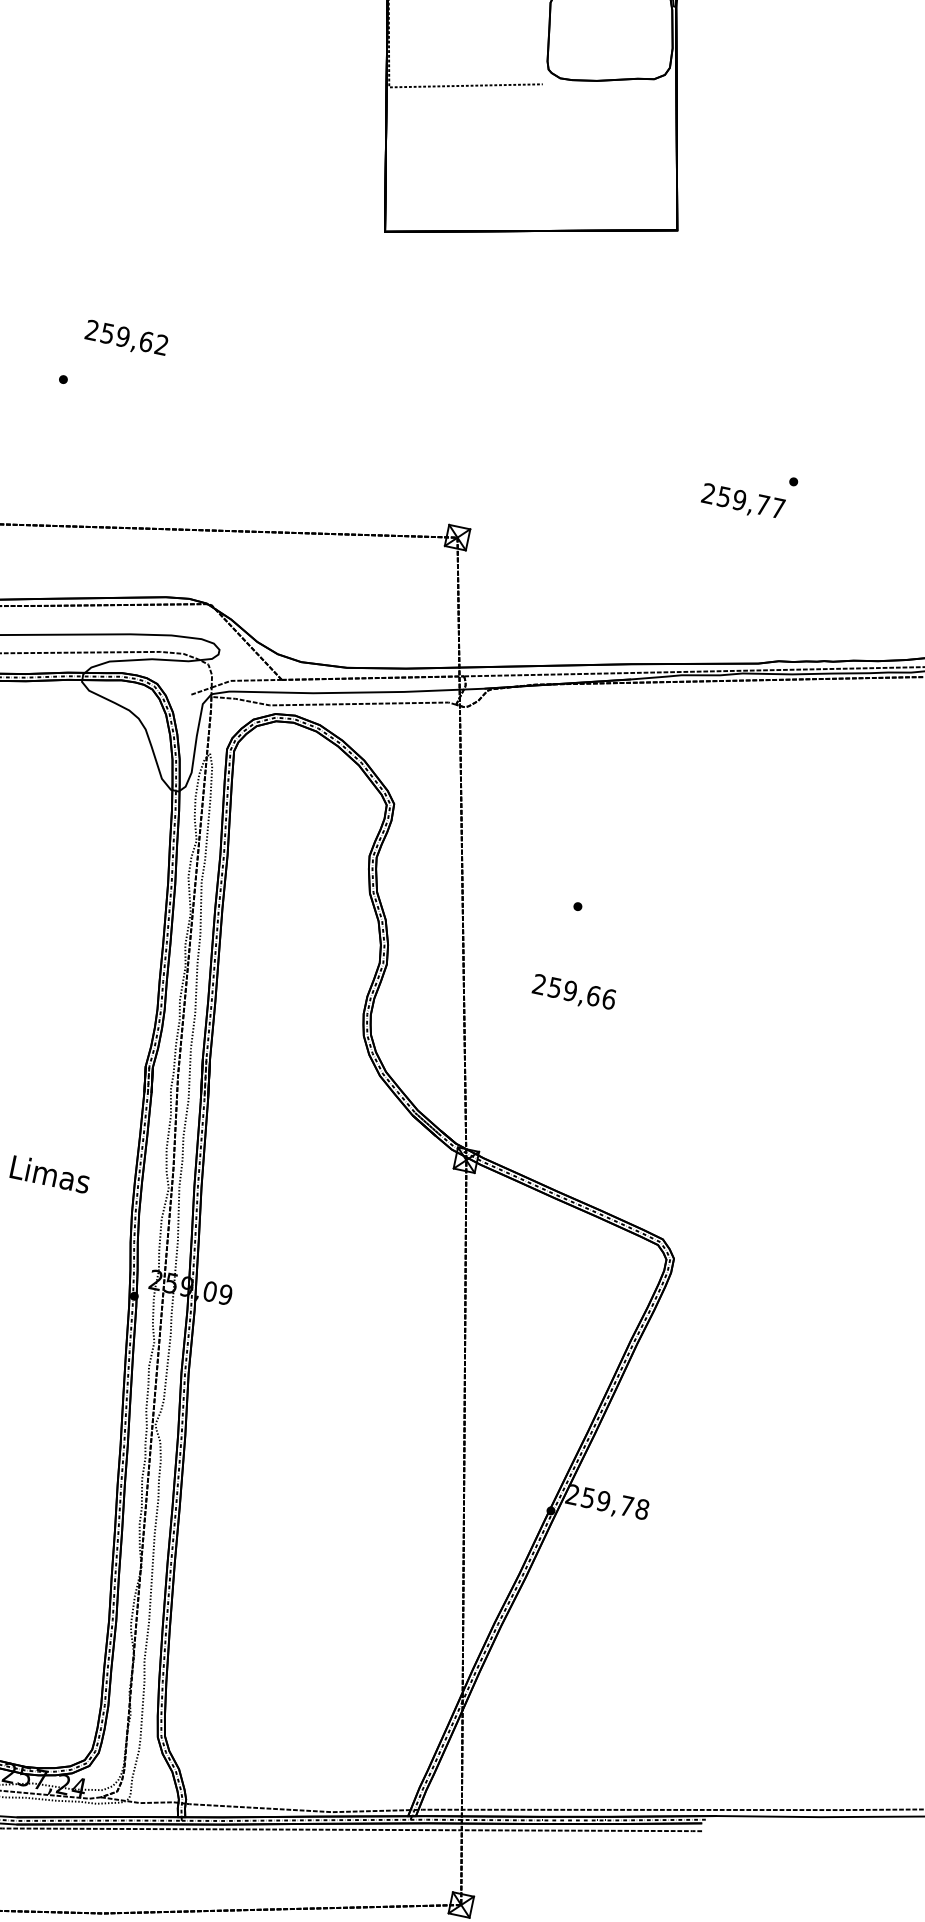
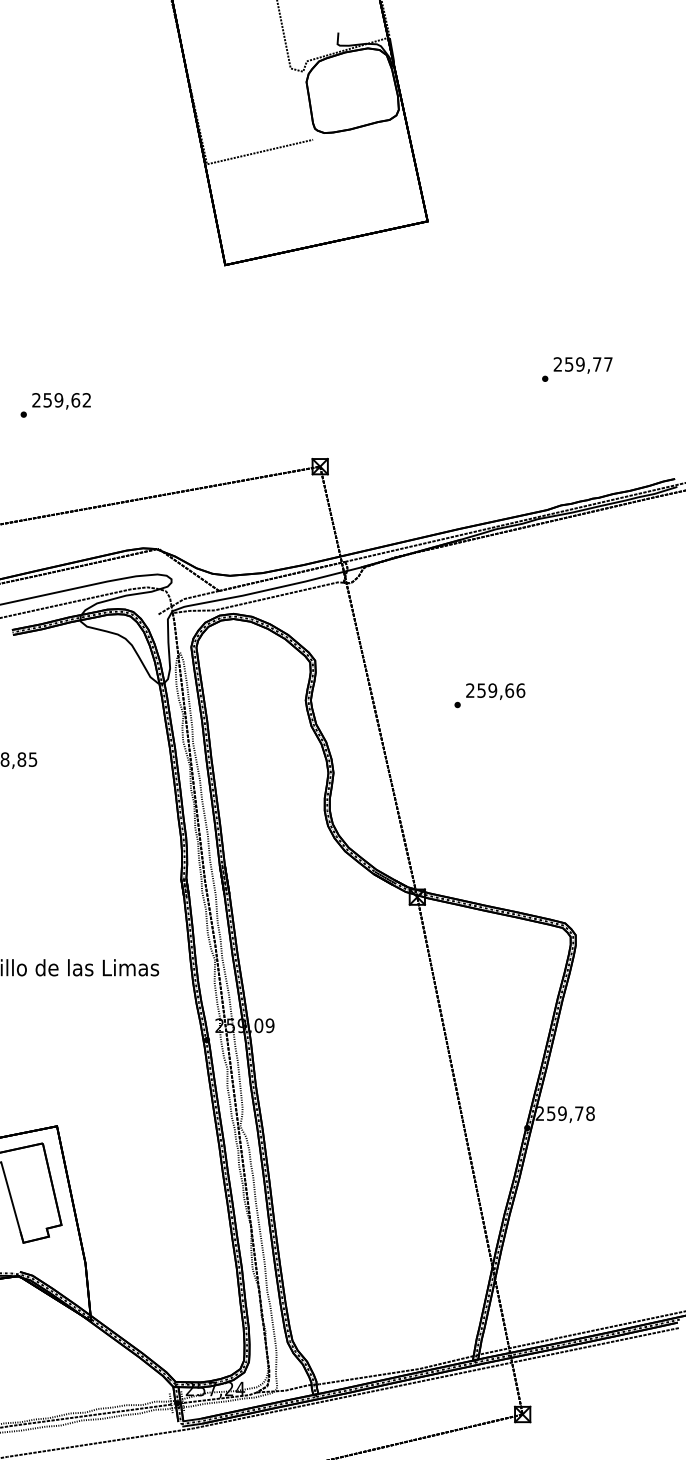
text: (126, 339) -> (61, 401), moved
text: (742, 502) -> (582, 365), moved
text: (573, 993) -> (495, 691), moved

